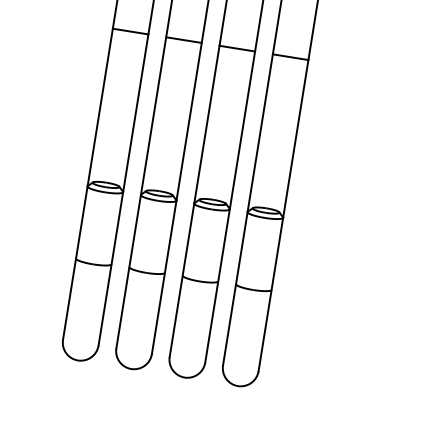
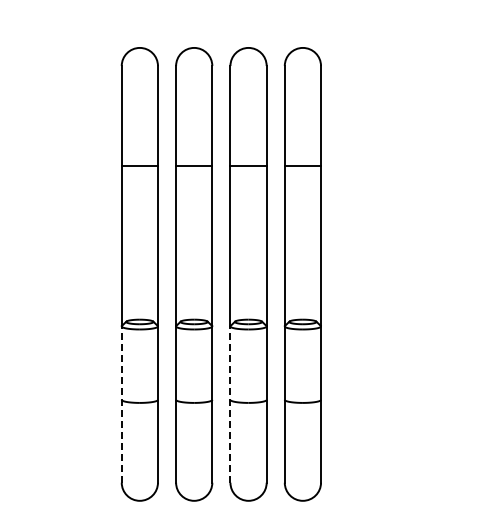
line: (75, 263) -> (121, 404), solid -> dashed
line: (182, 280) -> (230, 404), solid -> dashed

